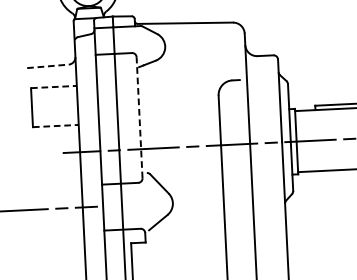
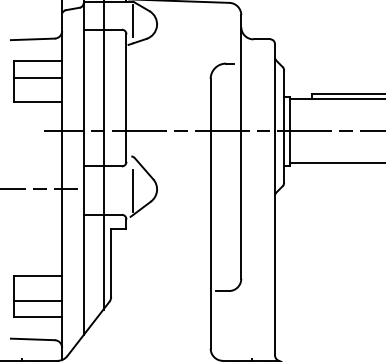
line: (142, 43) -> (133, 20), added
line: (47, 66) -> (32, 39), dashed -> solid
line: (54, 87) -> (38, 61), dashed -> solid
line: (54, 102) -> (37, 77), added
line: (139, 118) -> (126, 98), dashed -> solid
line: (56, 126) -> (38, 102), dashed -> solid
line: (150, 205) -> (133, 190), added

